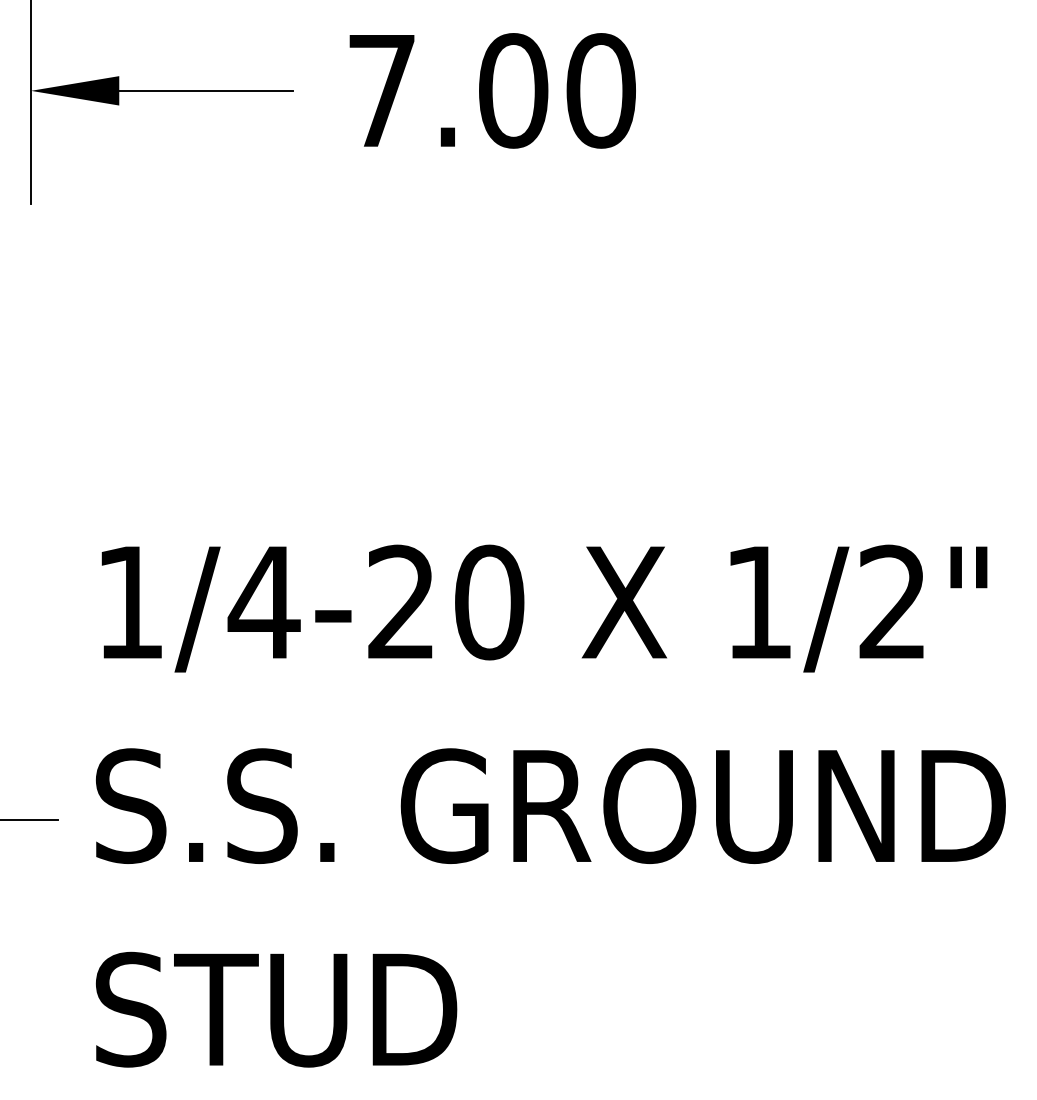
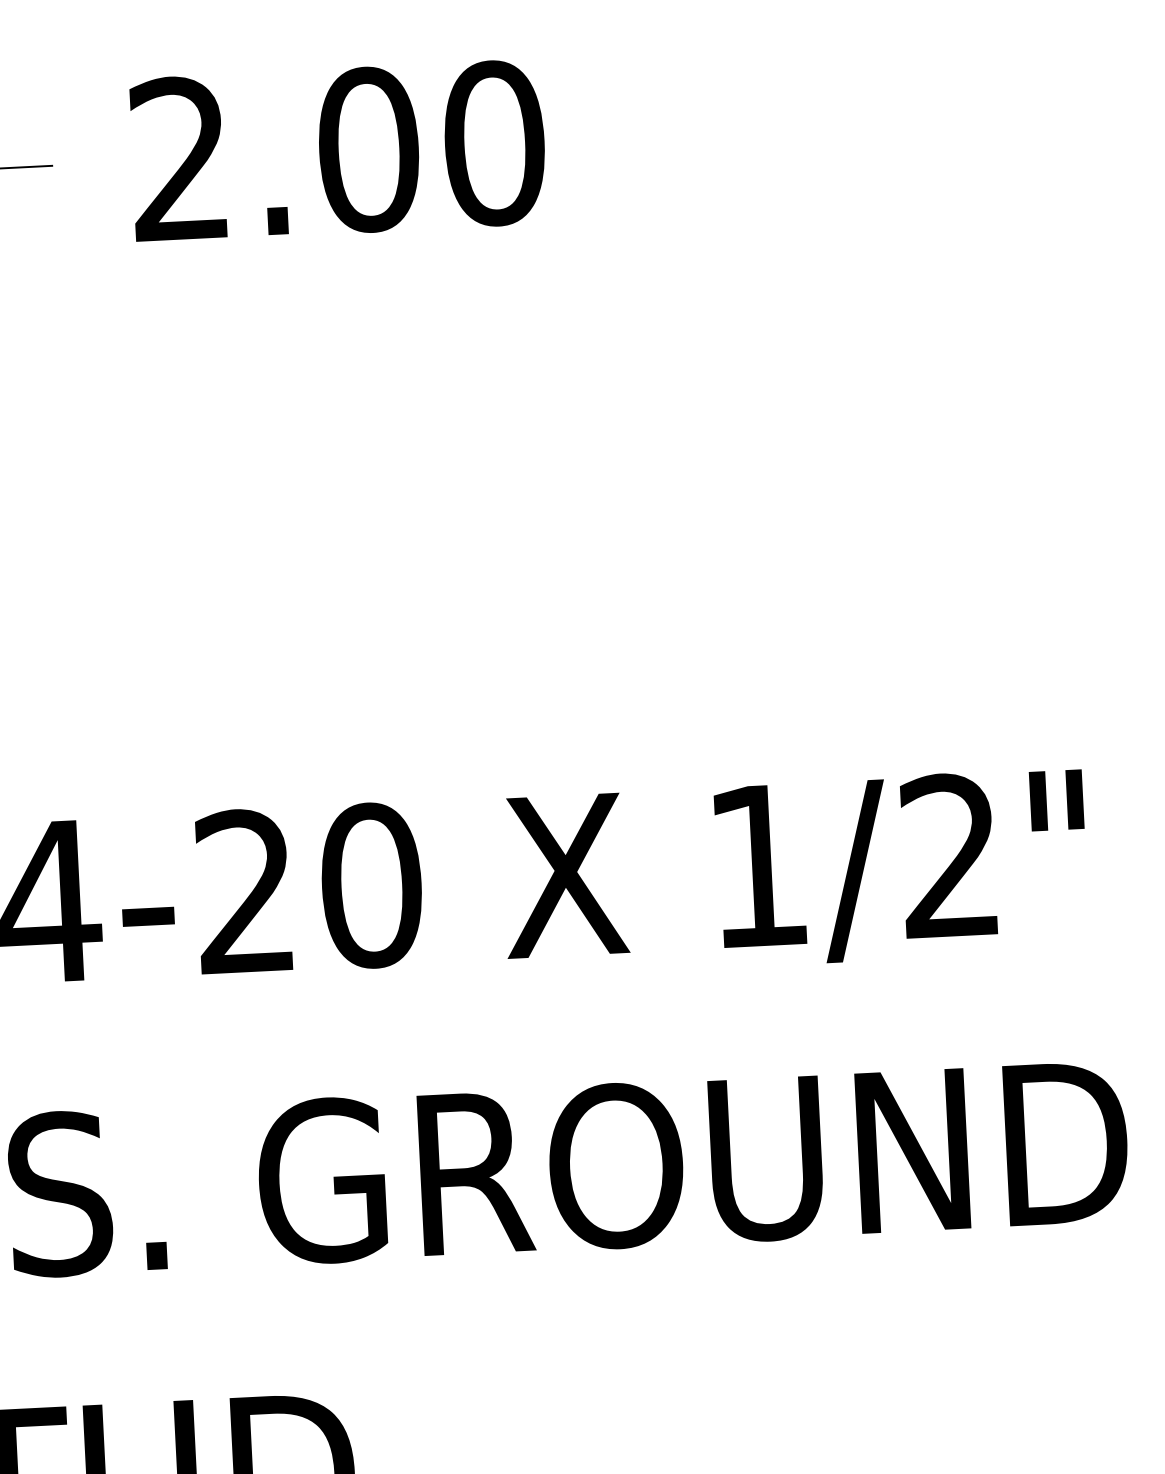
text: (381, 89) -> (179, 157), 7.00 -> 2.00

